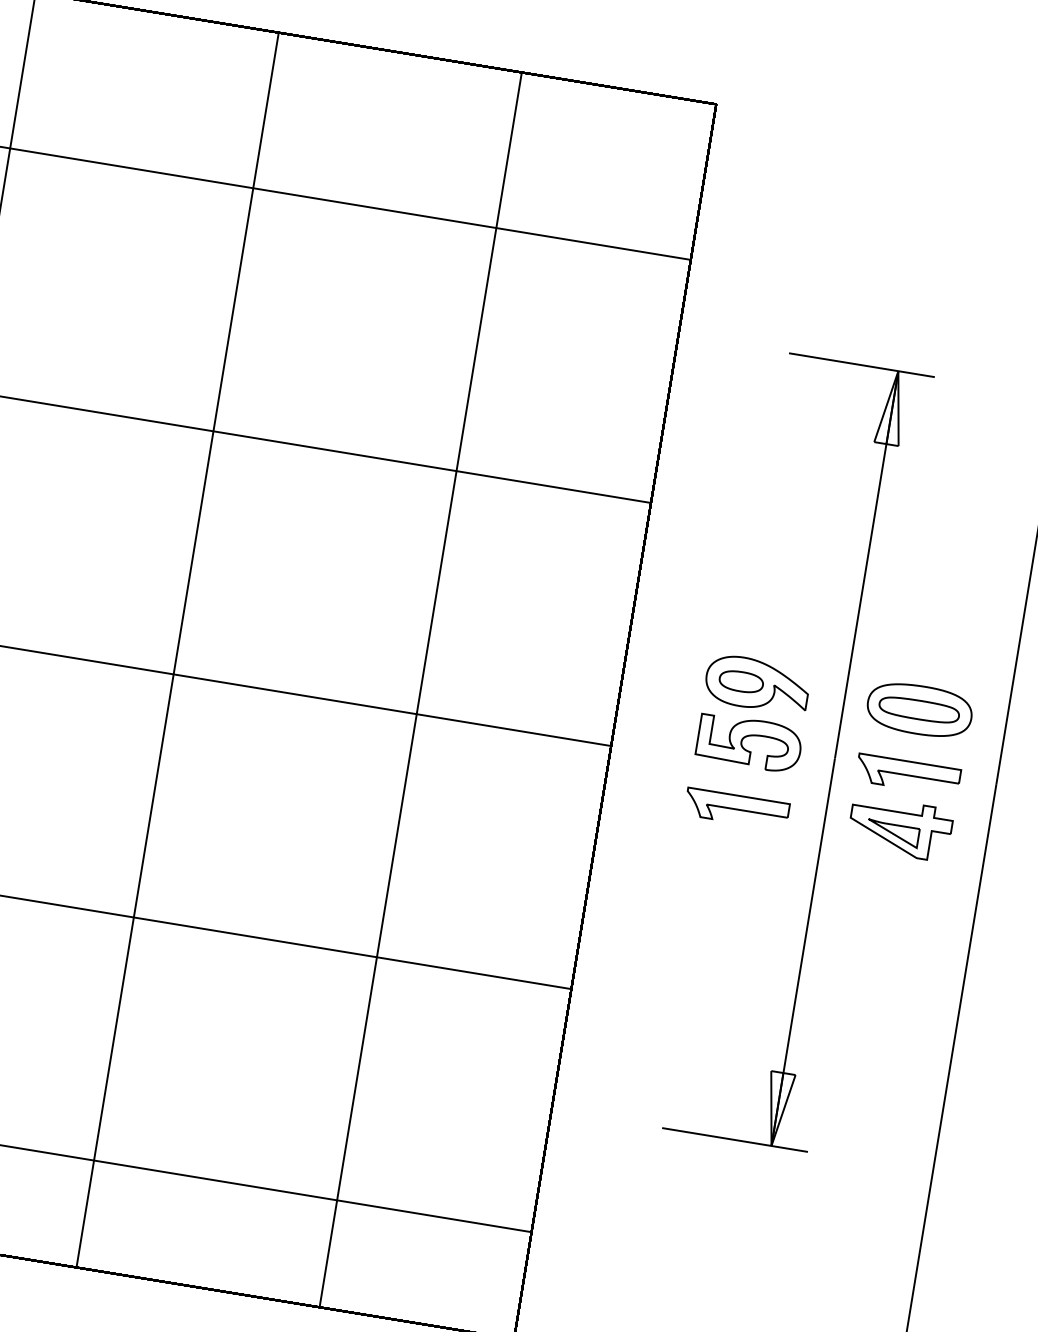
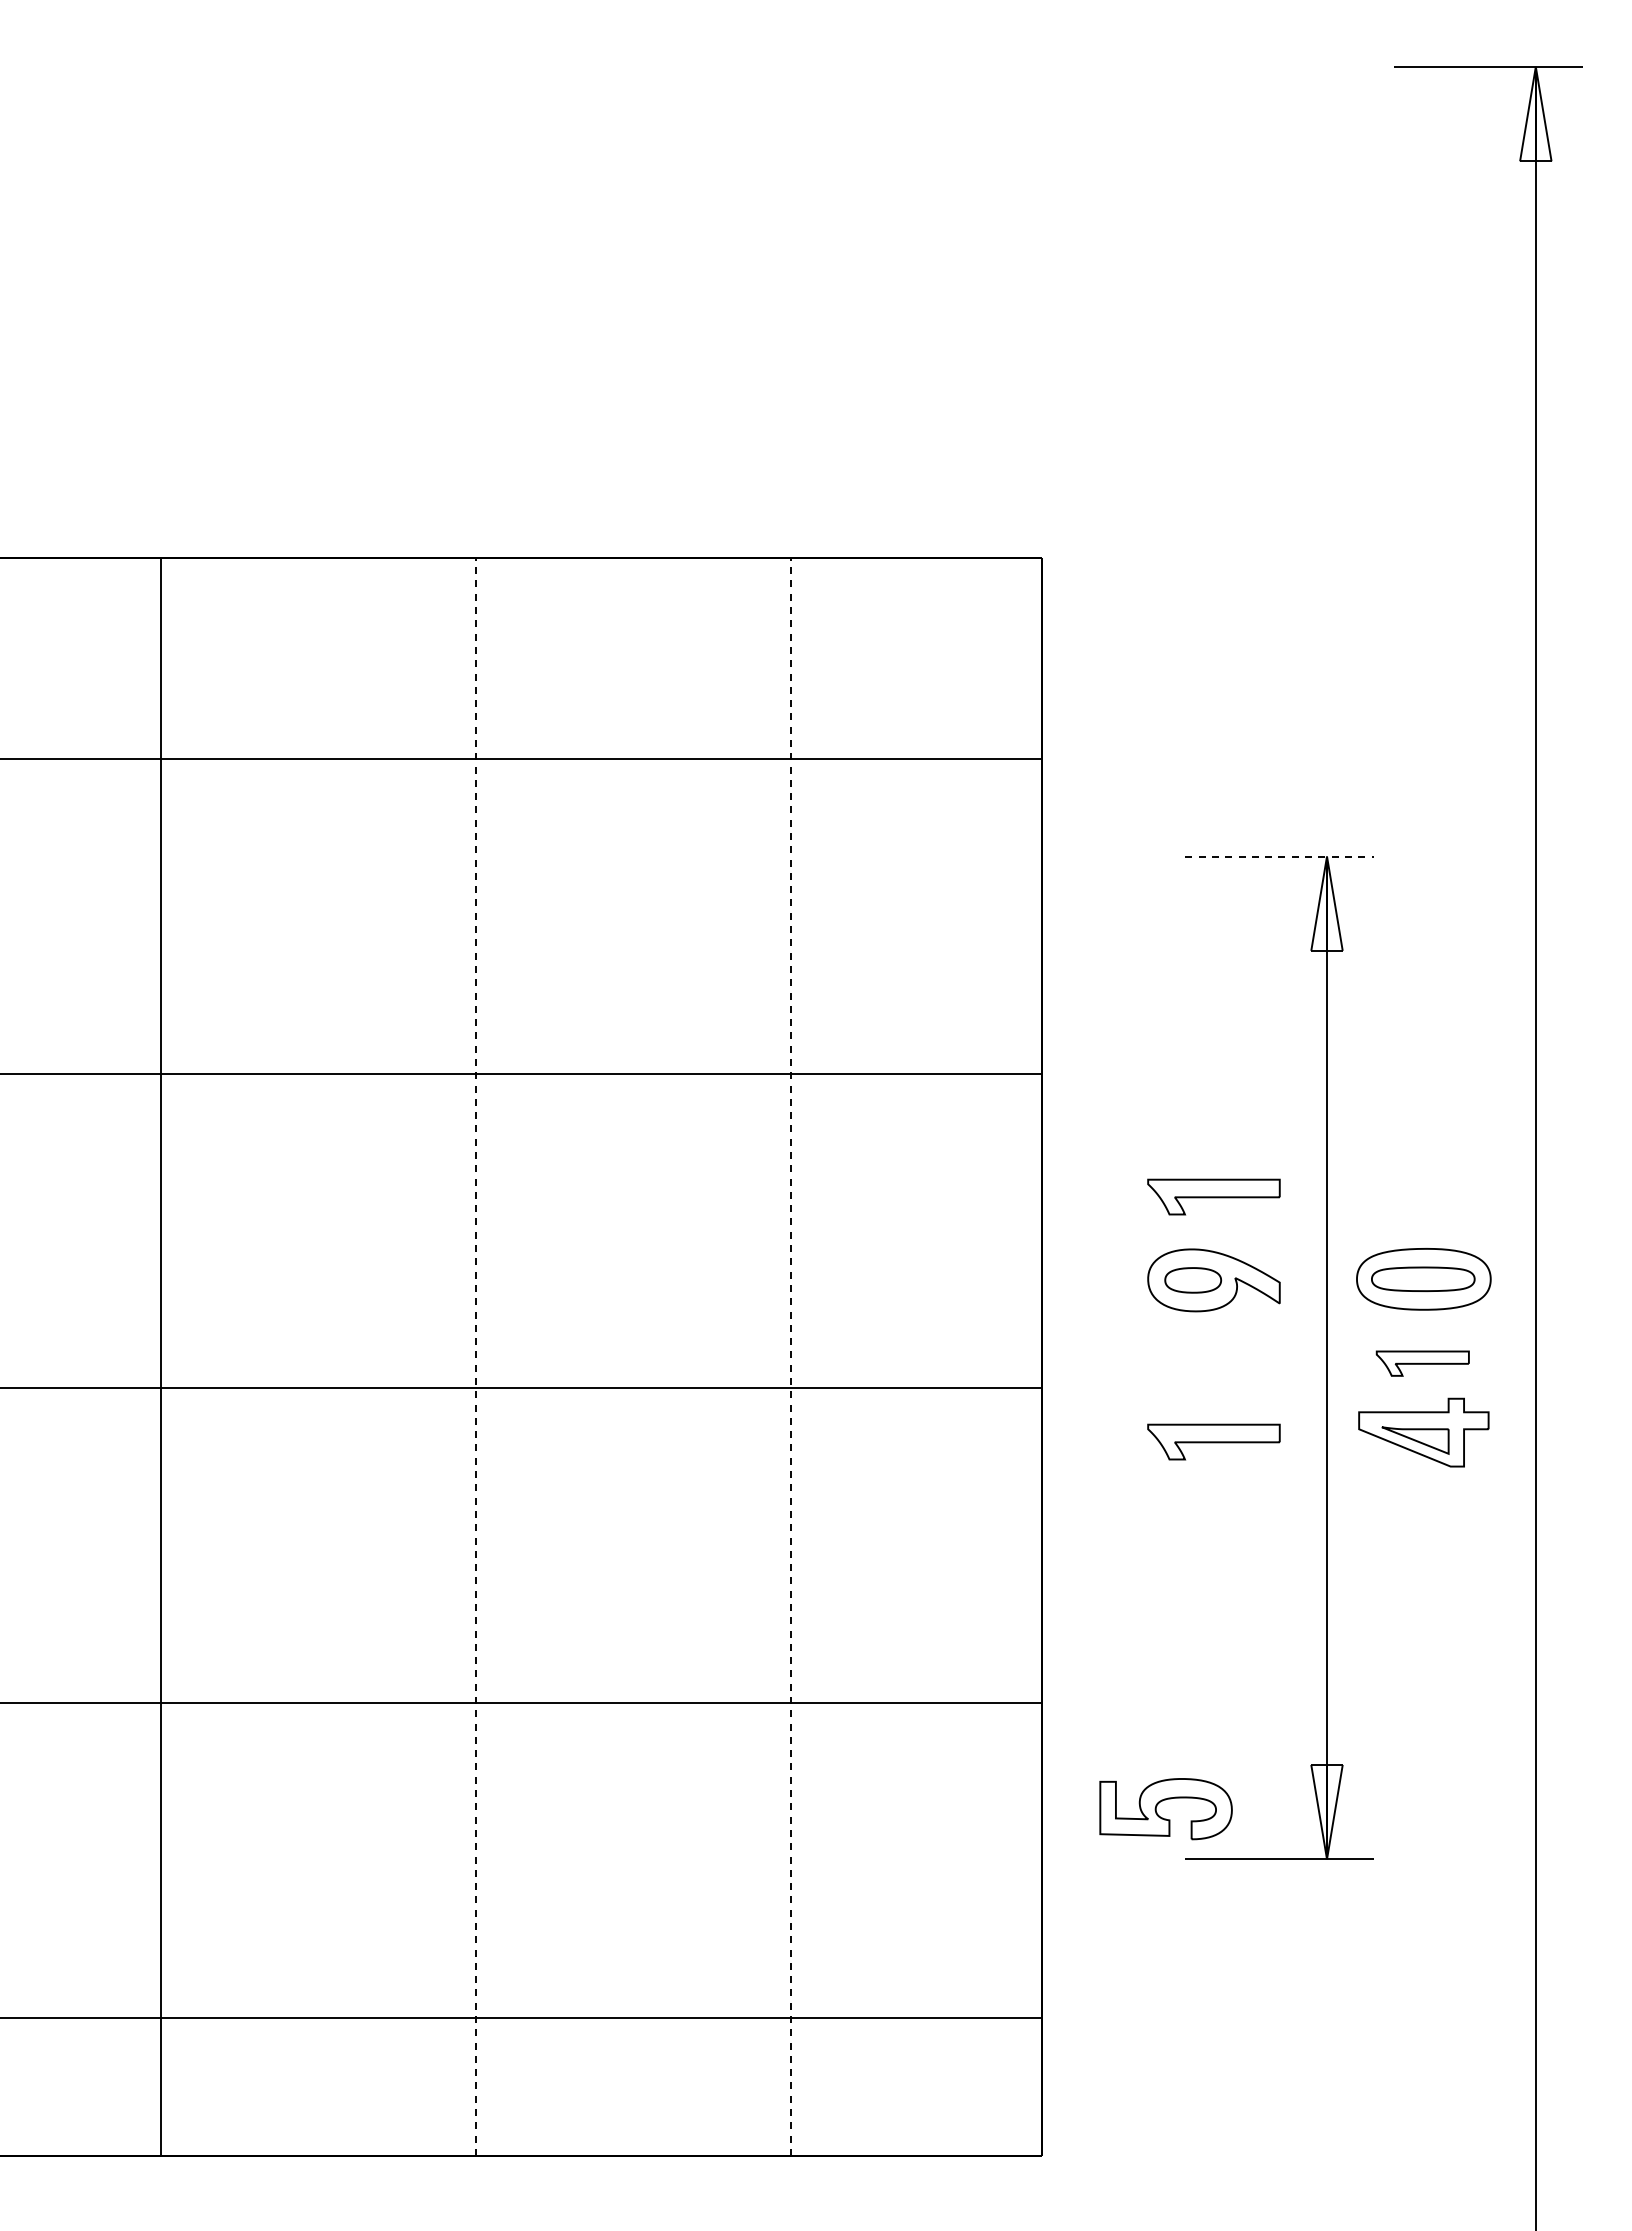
line: (862, 365) -> (1280, 856), solid -> dashed
part: (767, 619) -> (1213, 1196), added
line: (178, 649) -> (476, 1356), solid -> dashed
line: (420, 689) -> (790, 1356), solid -> dashed
part: (745, 737) -> (1159, 1803), moved
part: (908, 774) -> (1422, 1363), size x0.7

